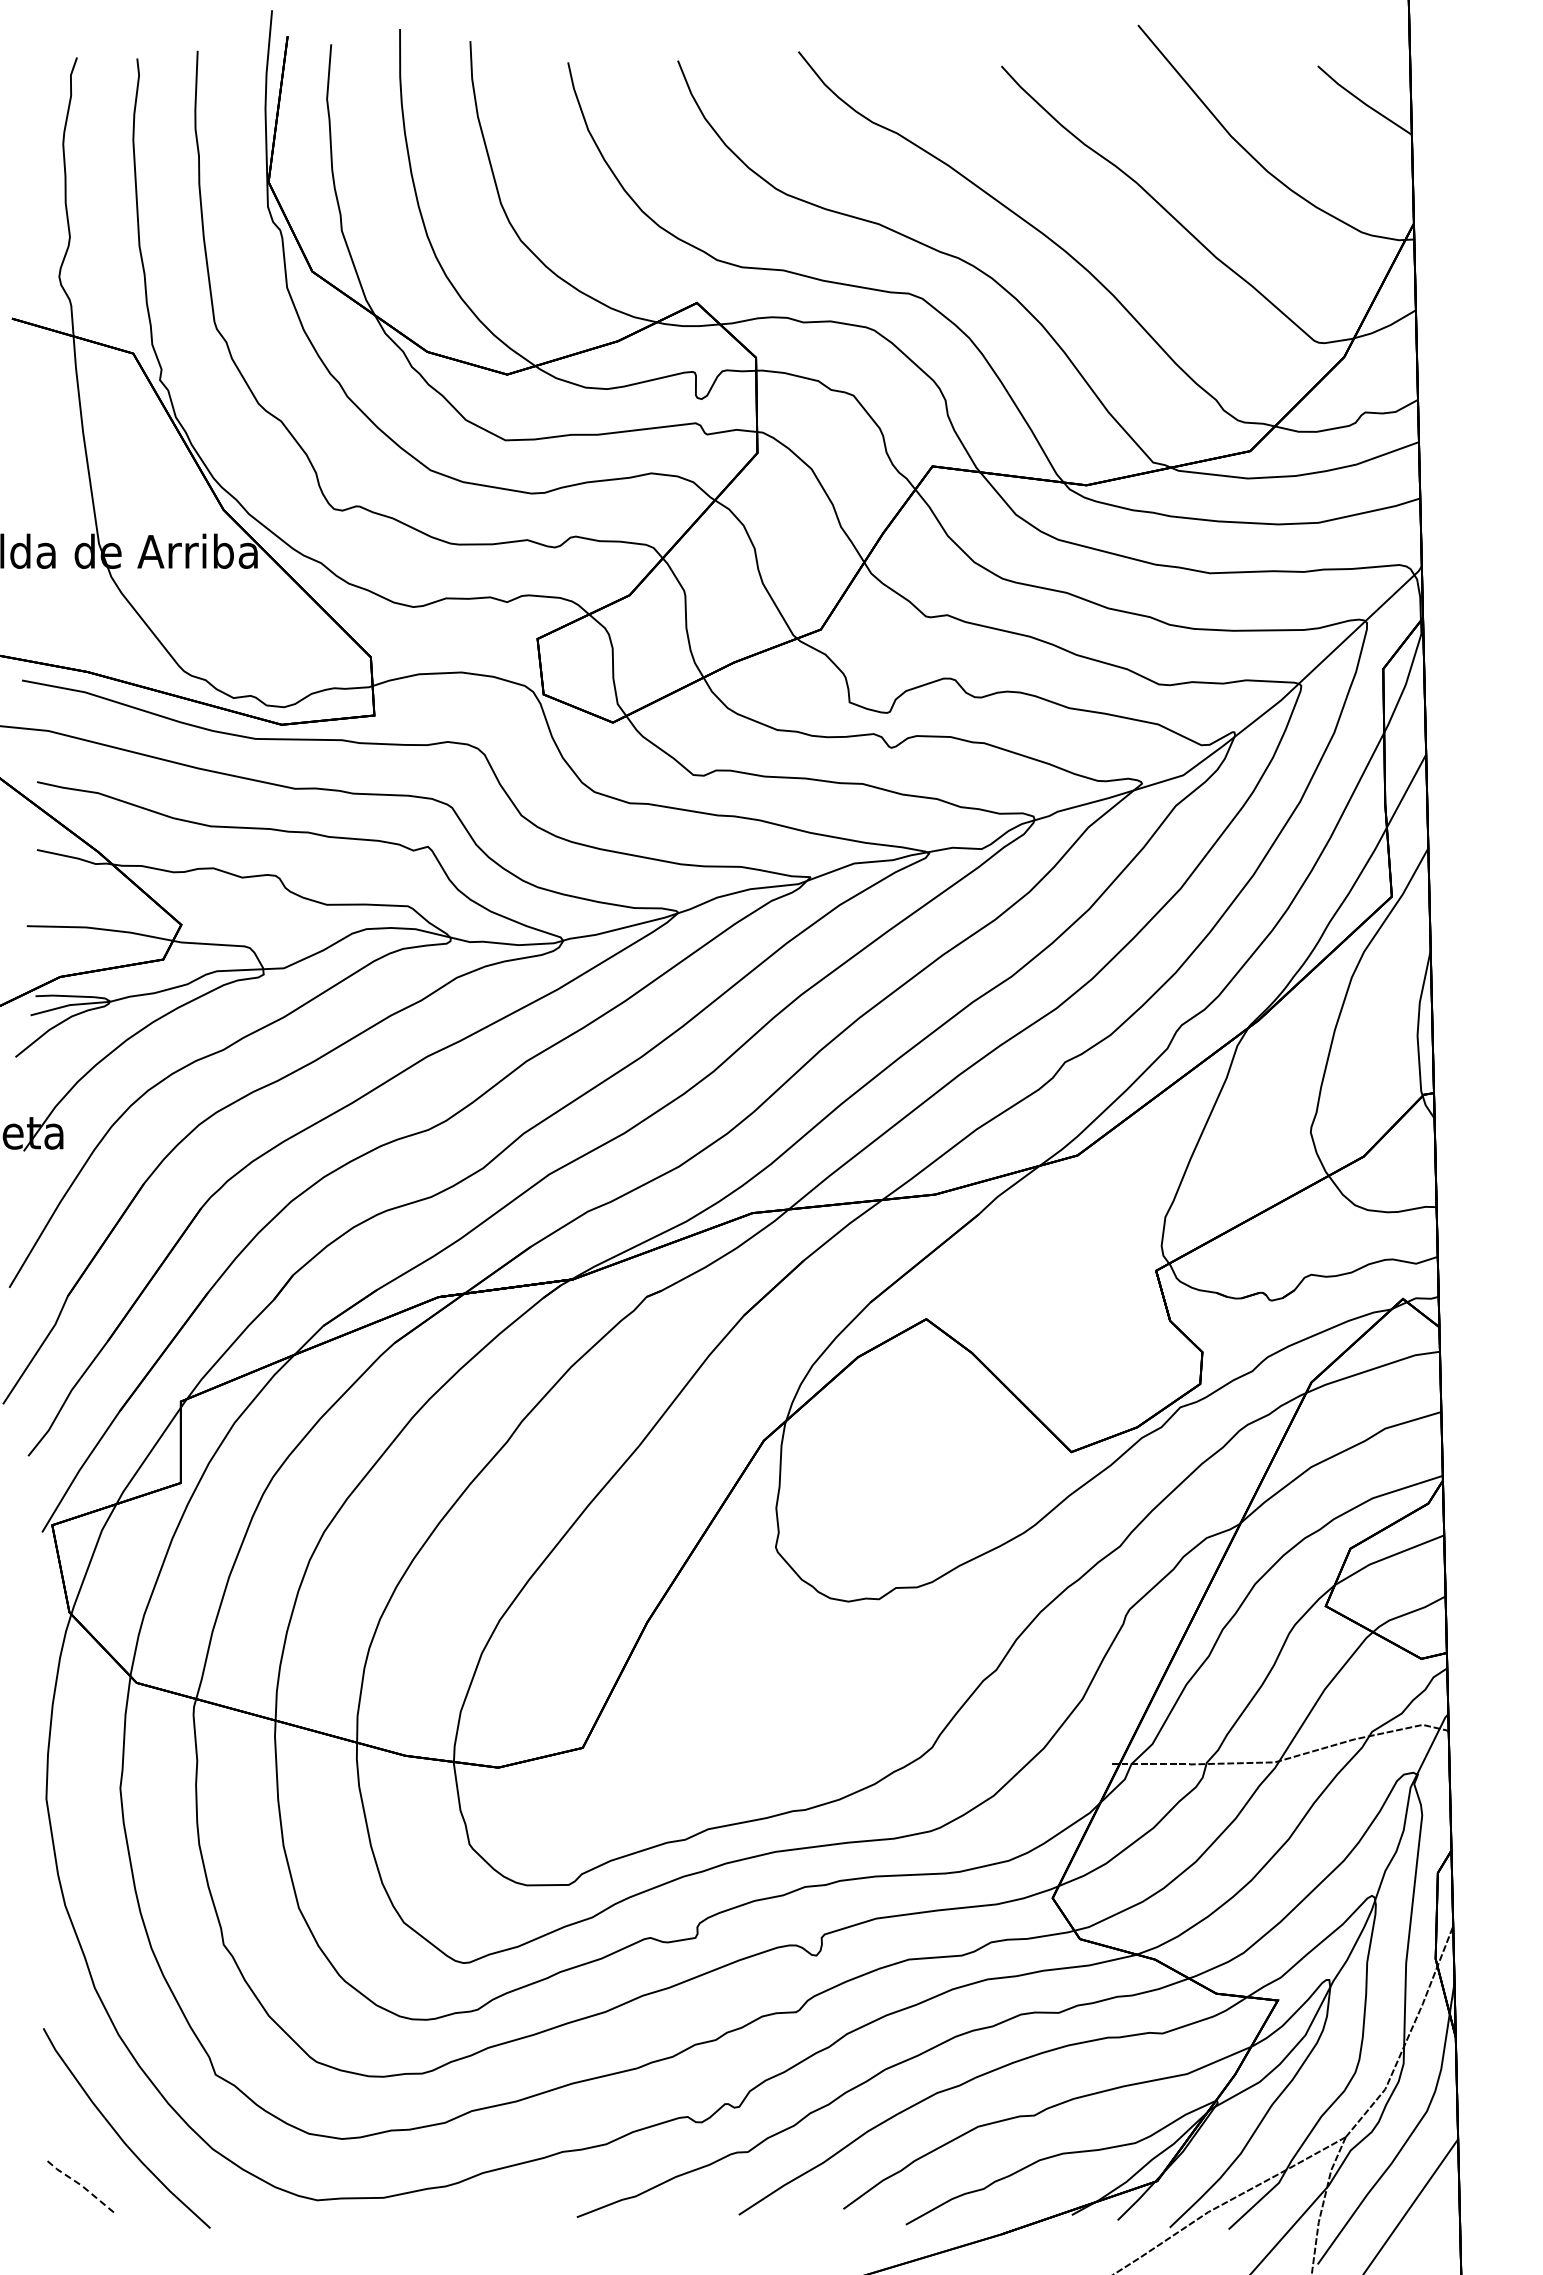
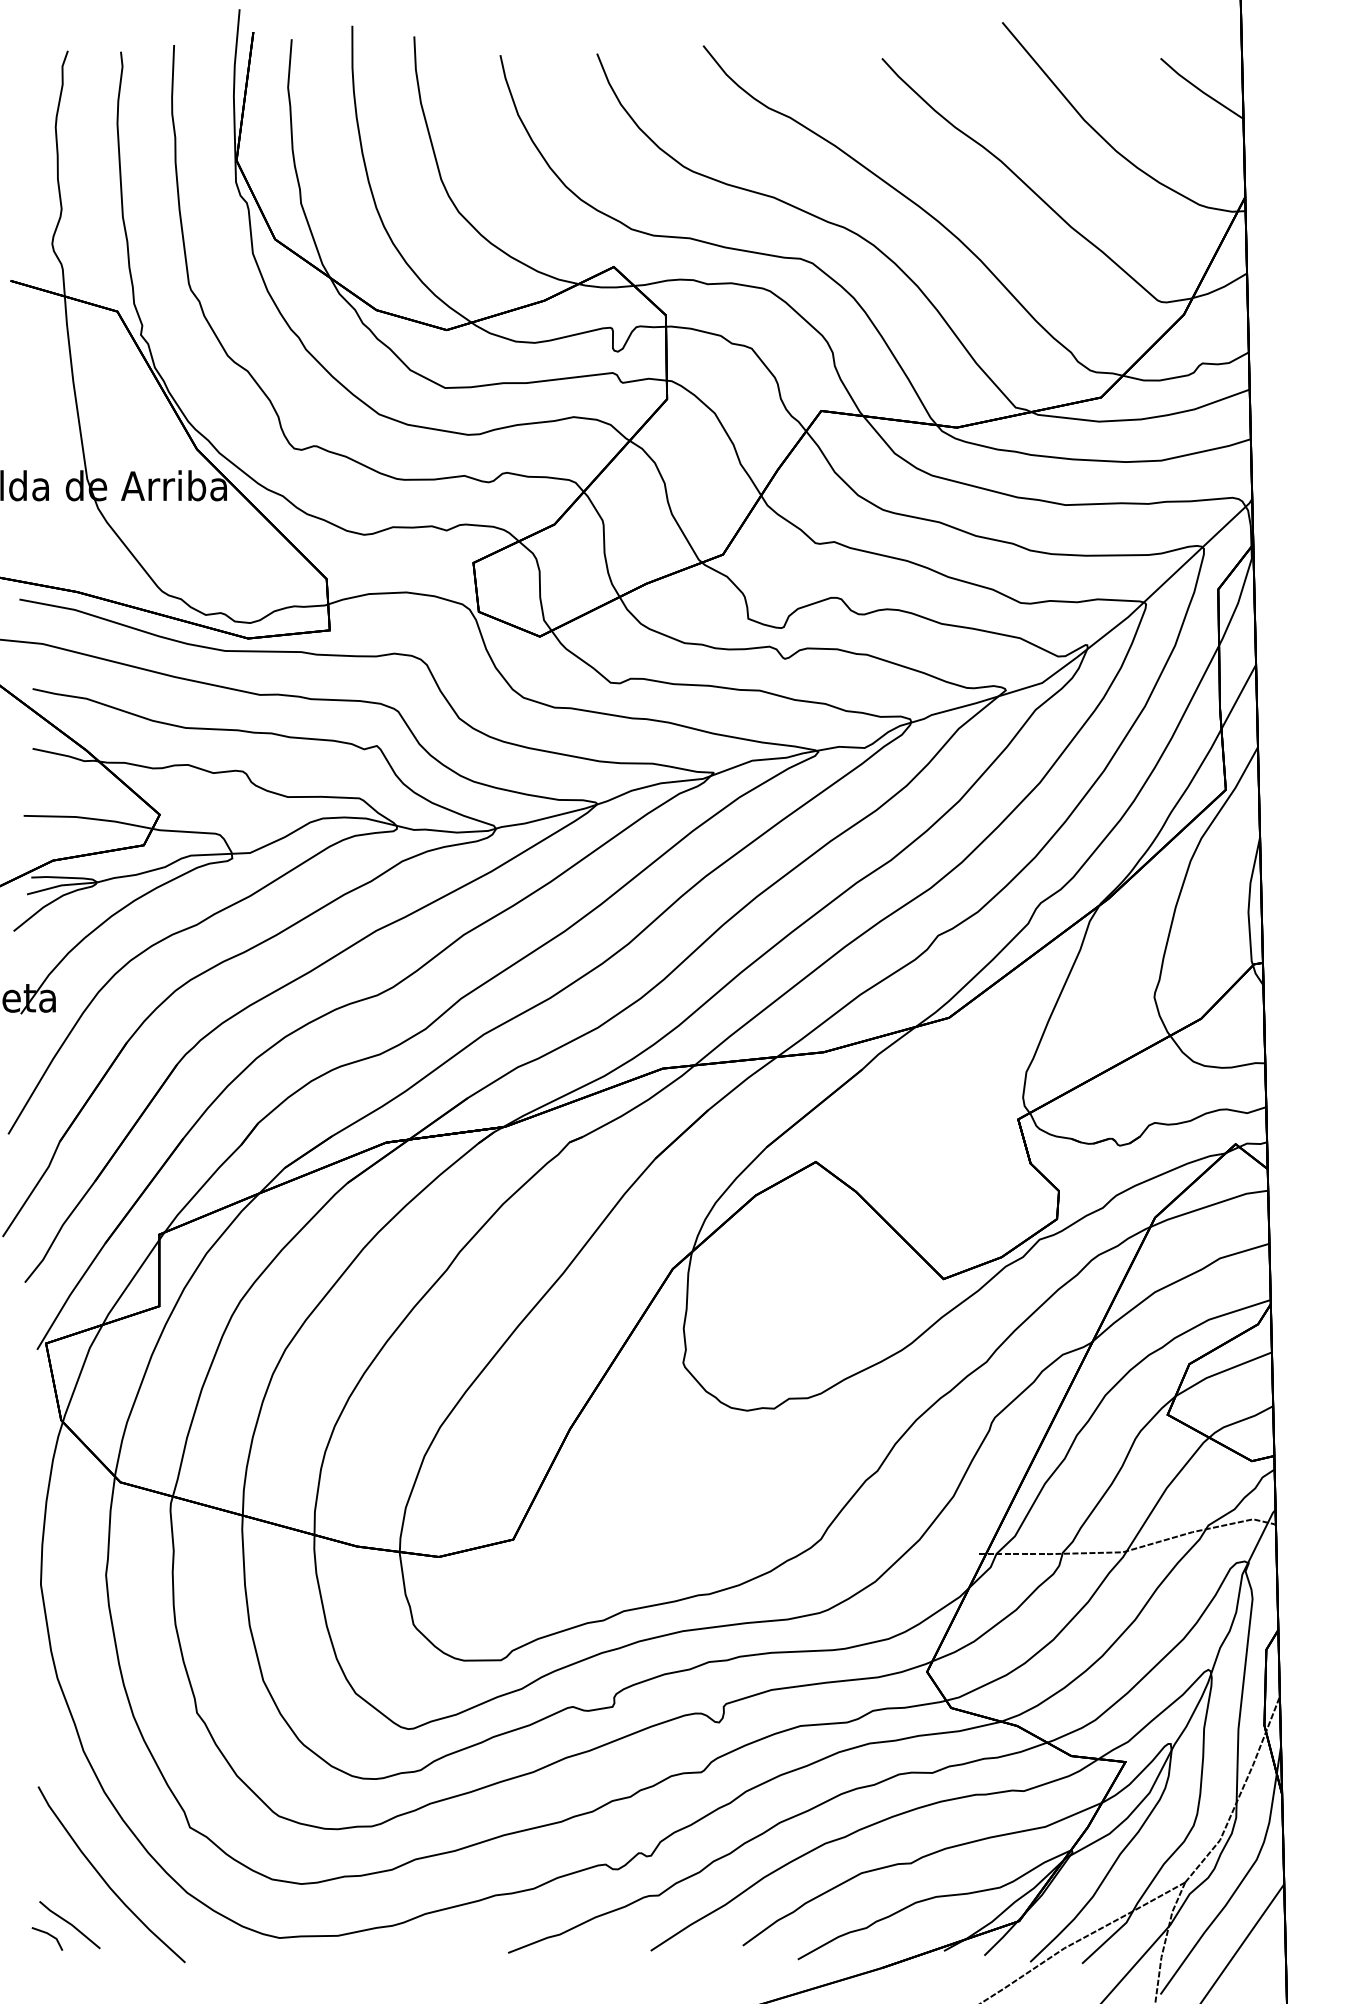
line: (79, 2184) -> (70, 1924), dashed -> solid
line: (55, 2197) -> (48, 1935), added

